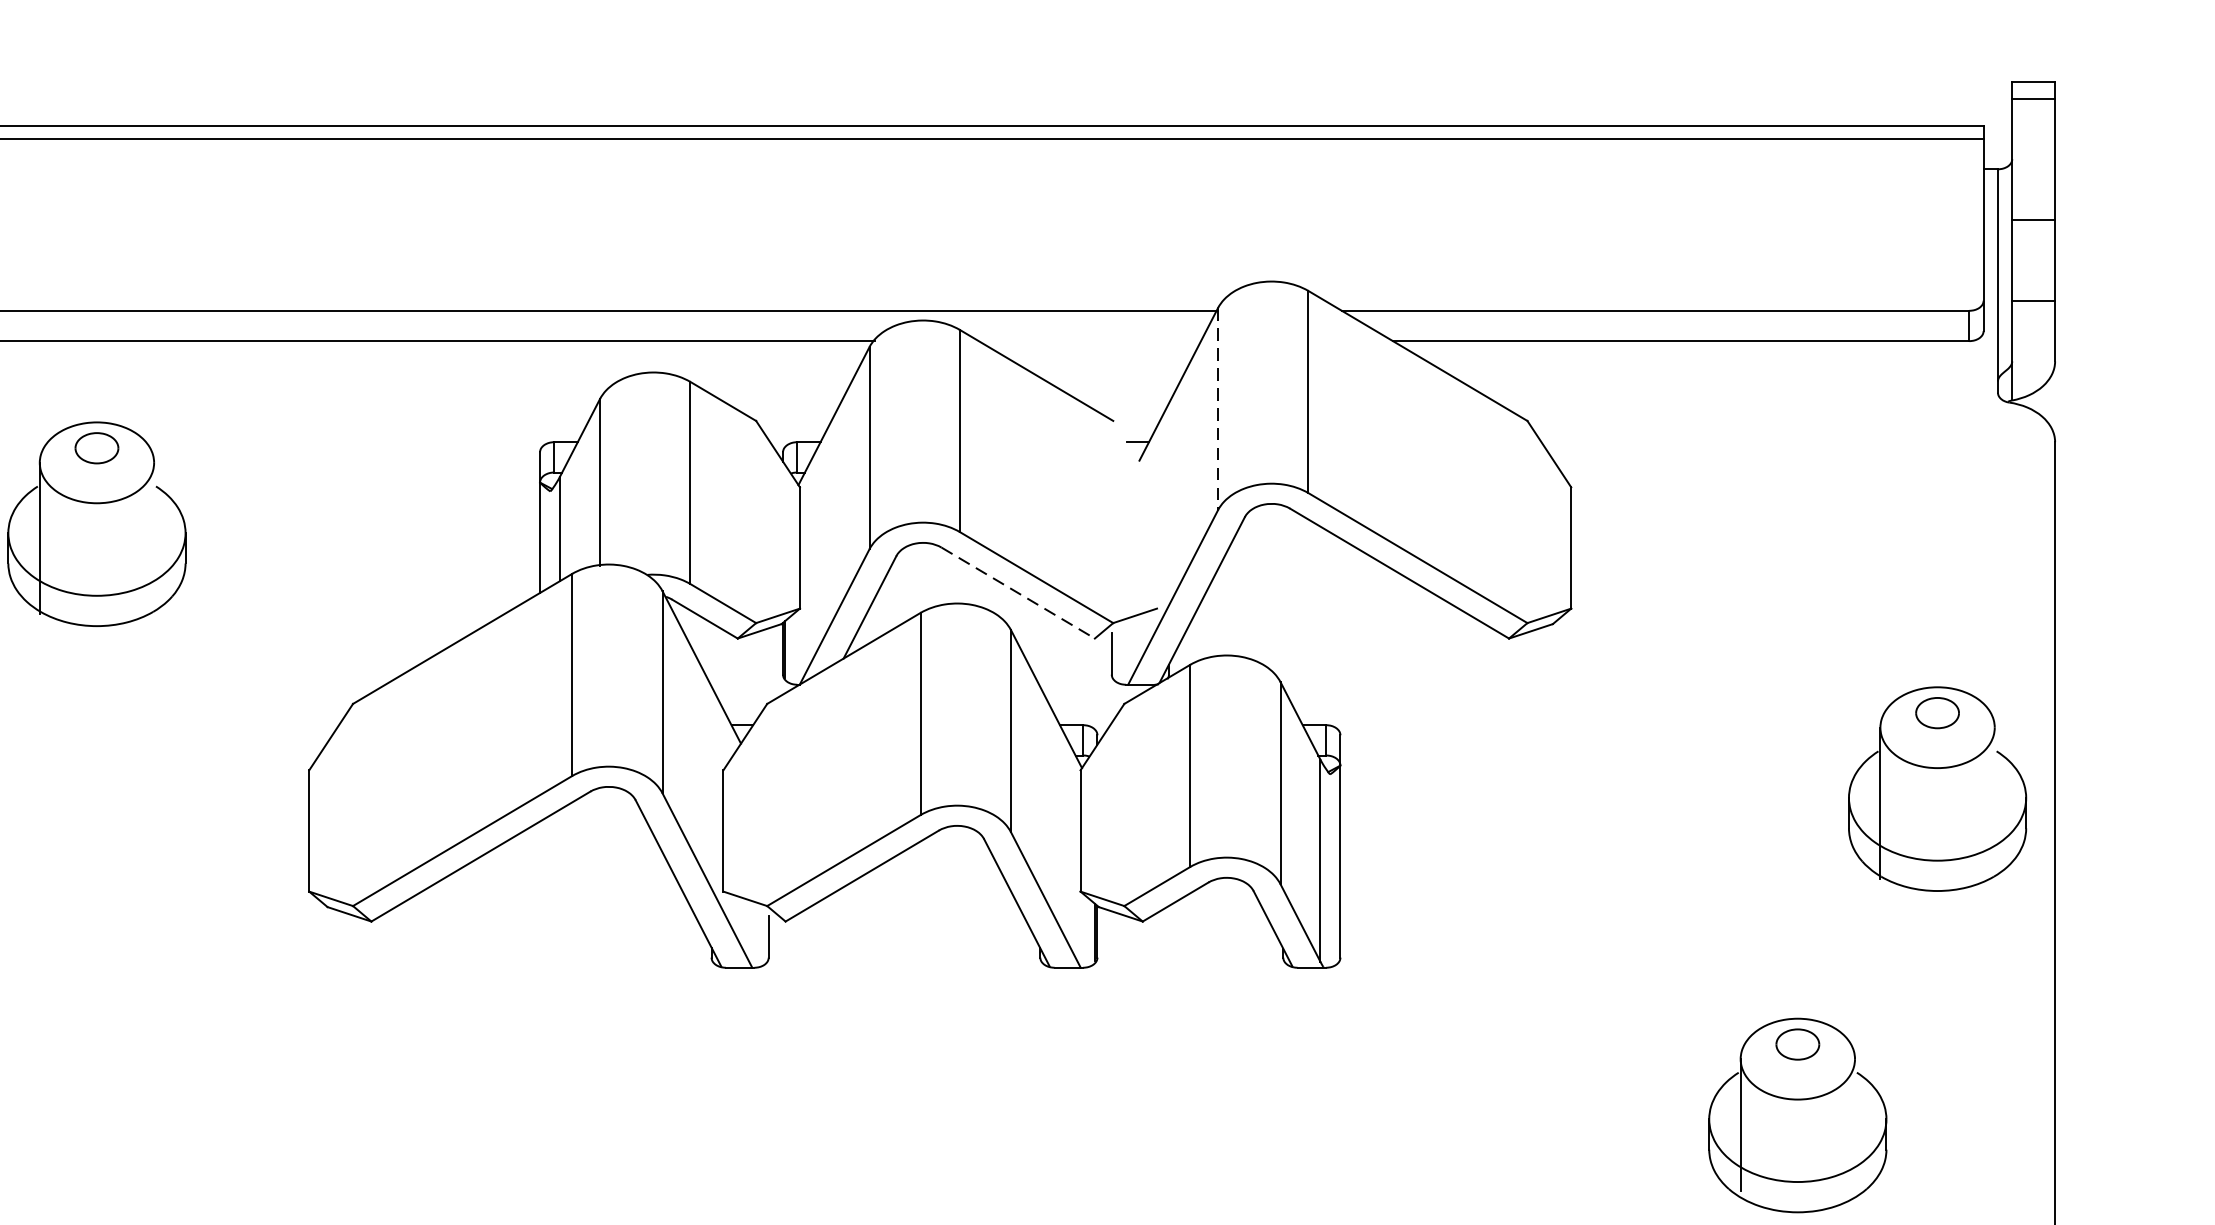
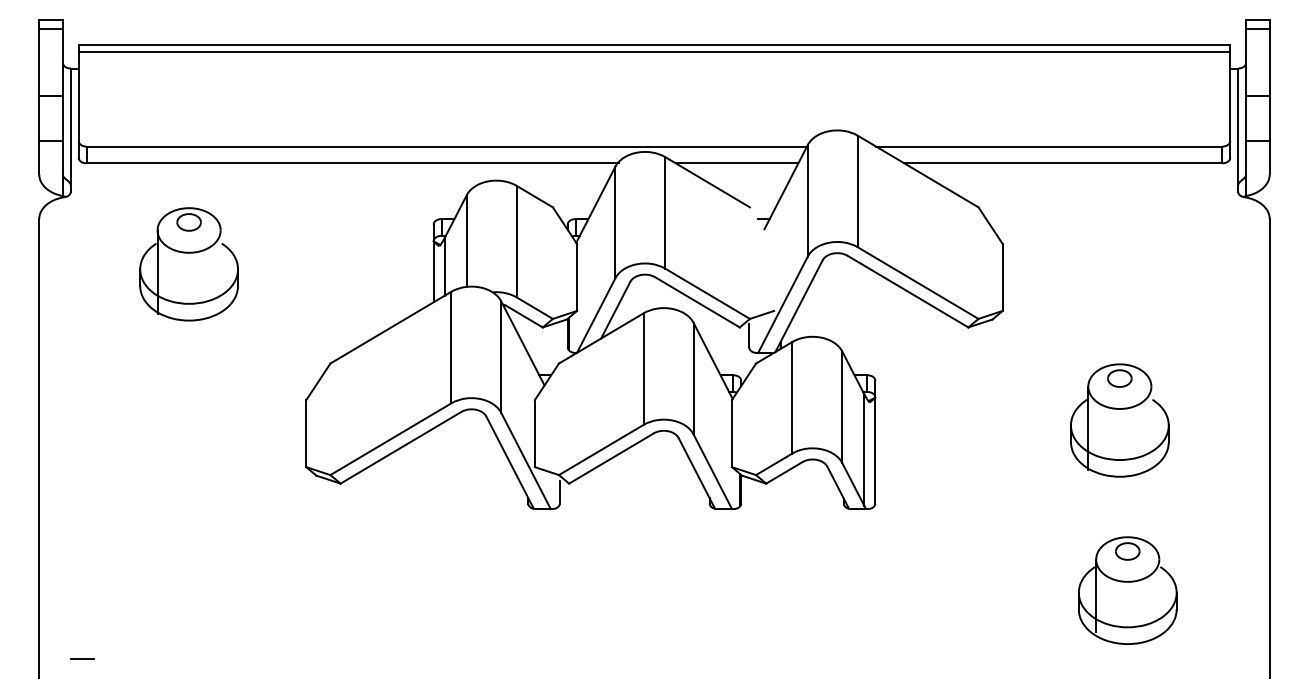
line: (1088, 341) -> (736, 163), added
line: (1217, 408) -> (807, 200), dashed -> solid
line: (1018, 593) -> (697, 302), dashed -> solid
part: (1936, 769) -> (1119, 409), moved

